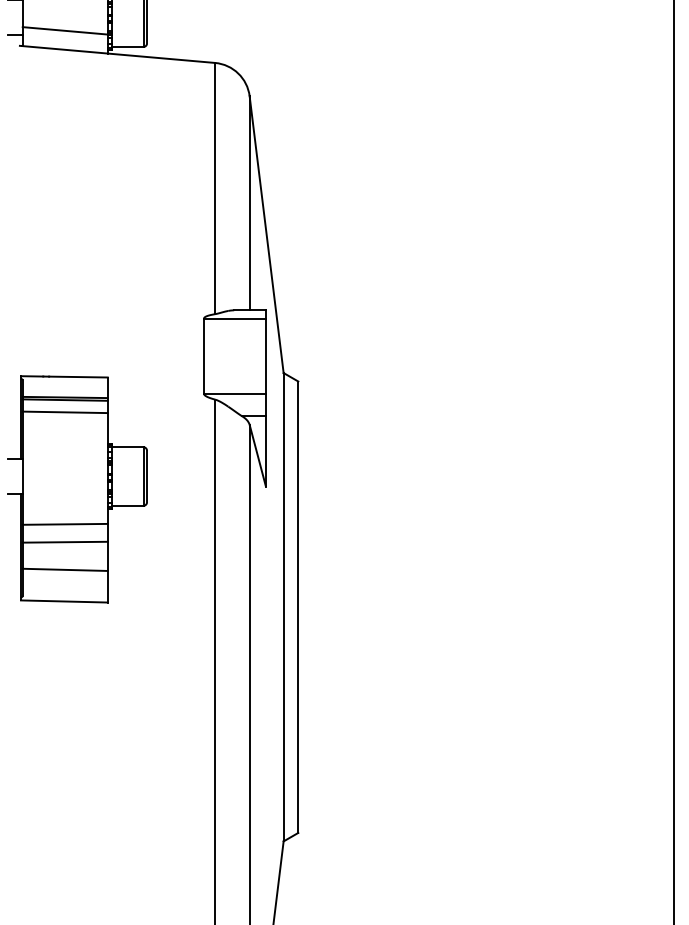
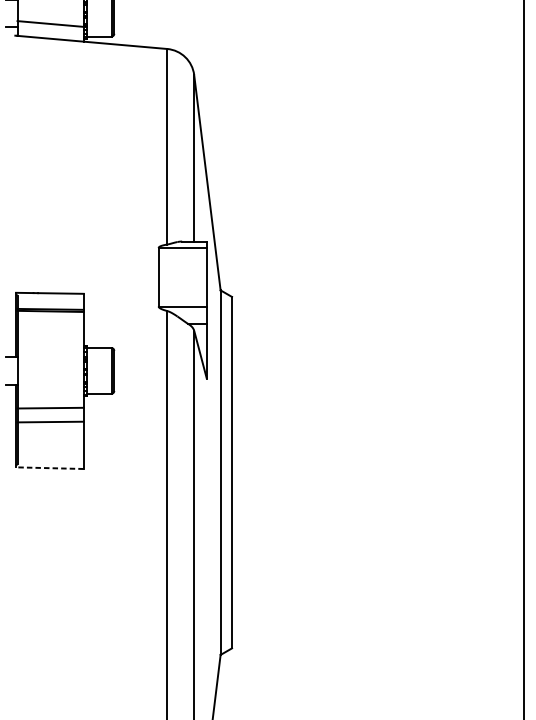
line: (64, 412) -> (50, 321), removed
line: (64, 569) -> (50, 443), removed
line: (63, 601) -> (49, 468), solid -> dashed

